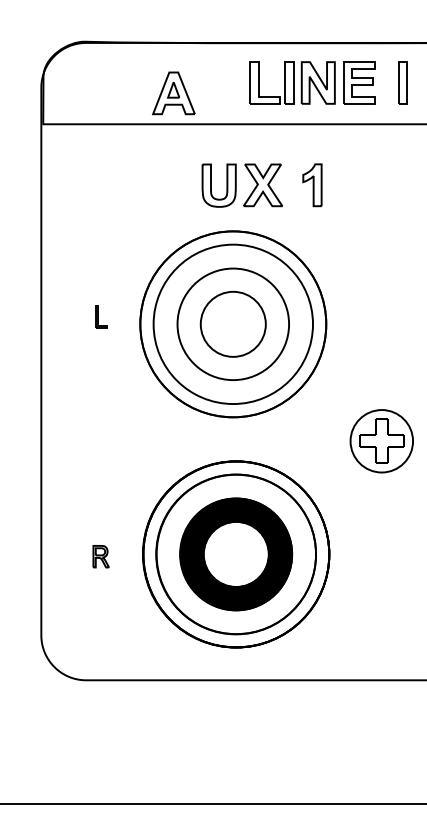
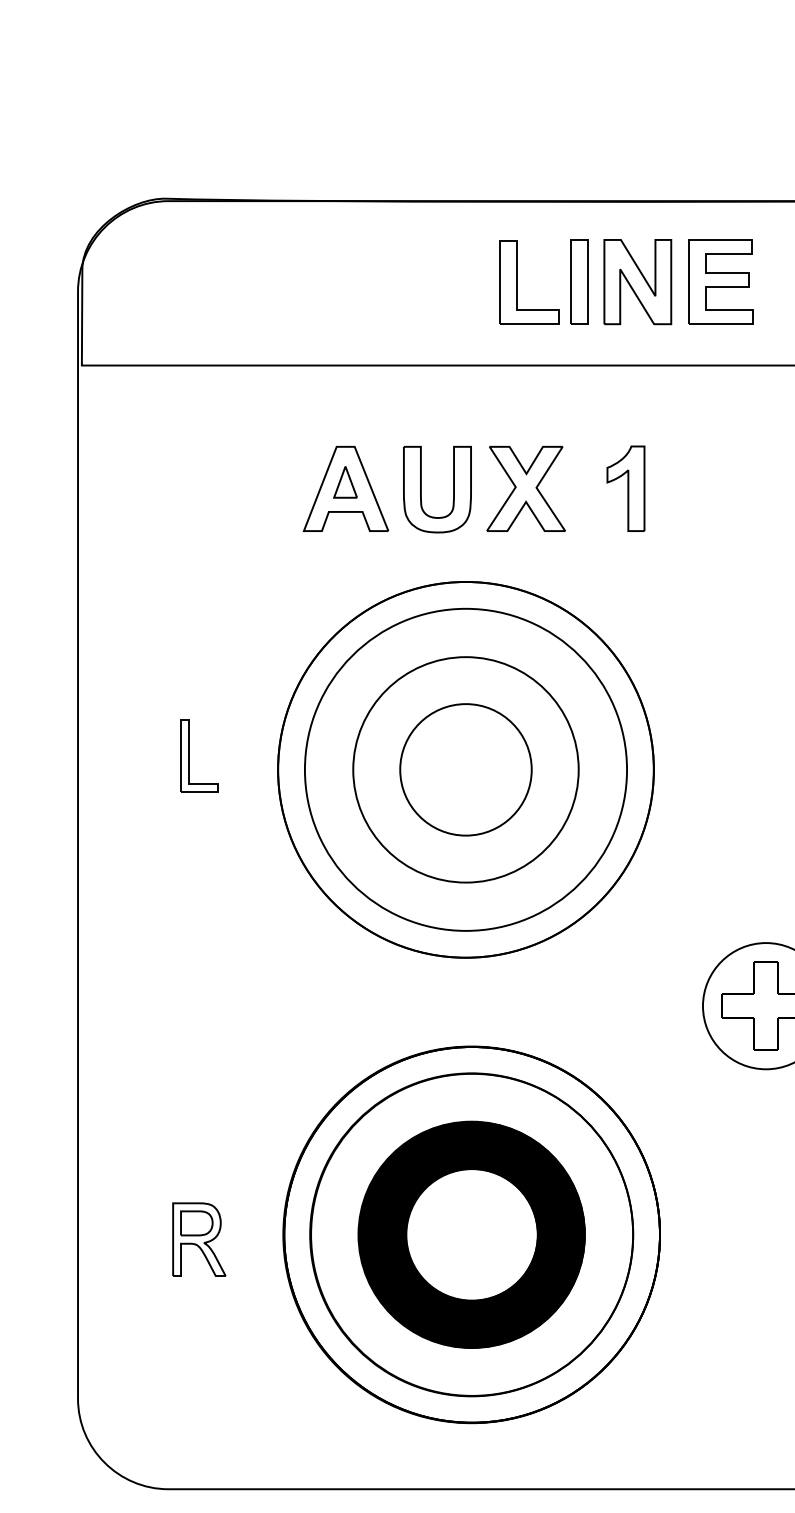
part: (173, 93) -> (345, 489), moved
part: (101, 316) -> (199, 753), size x1.67
part: (100, 556) -> (197, 1239), size x1.67

